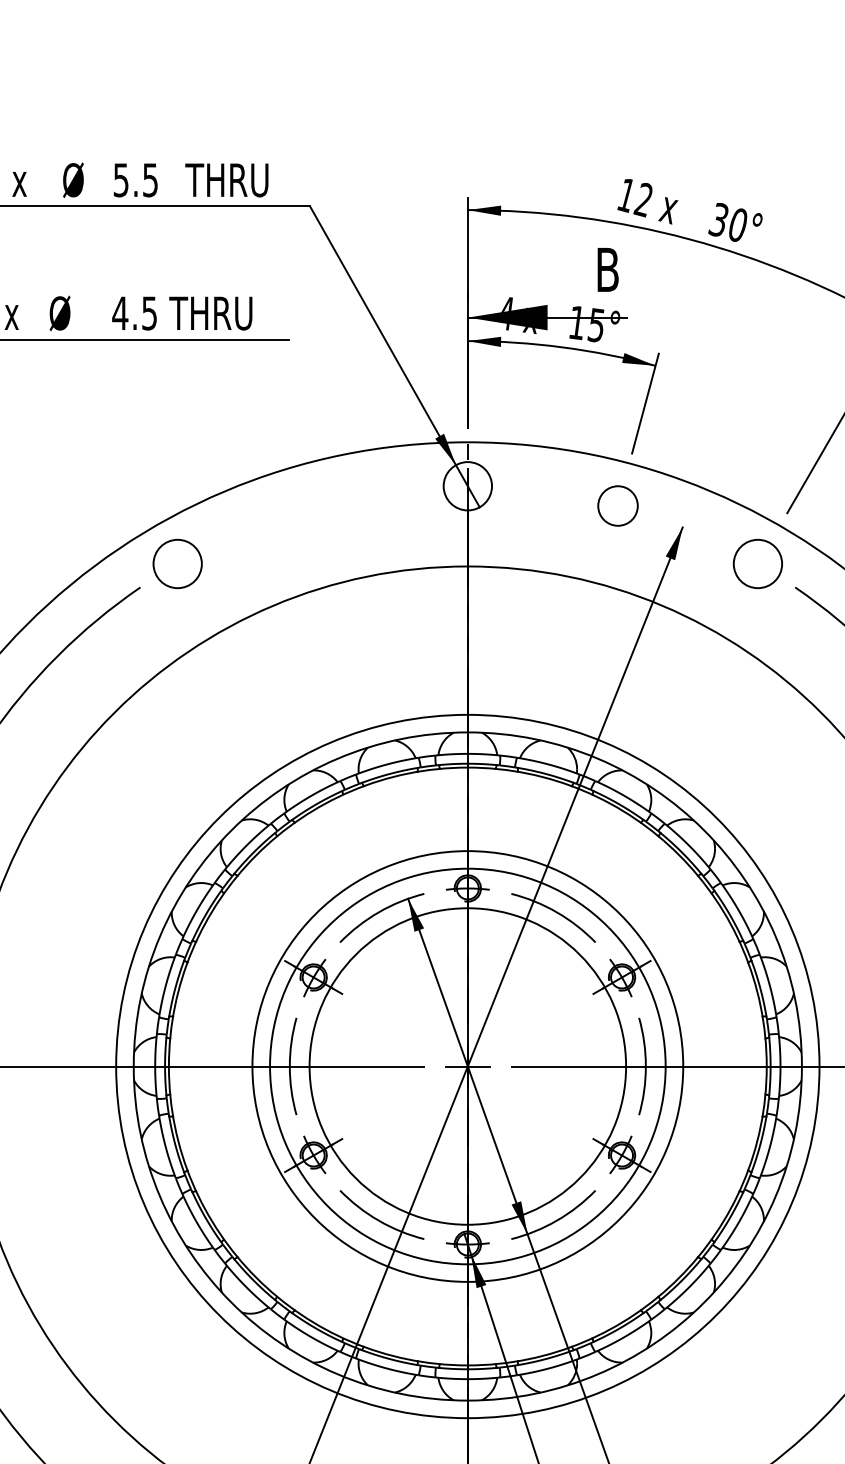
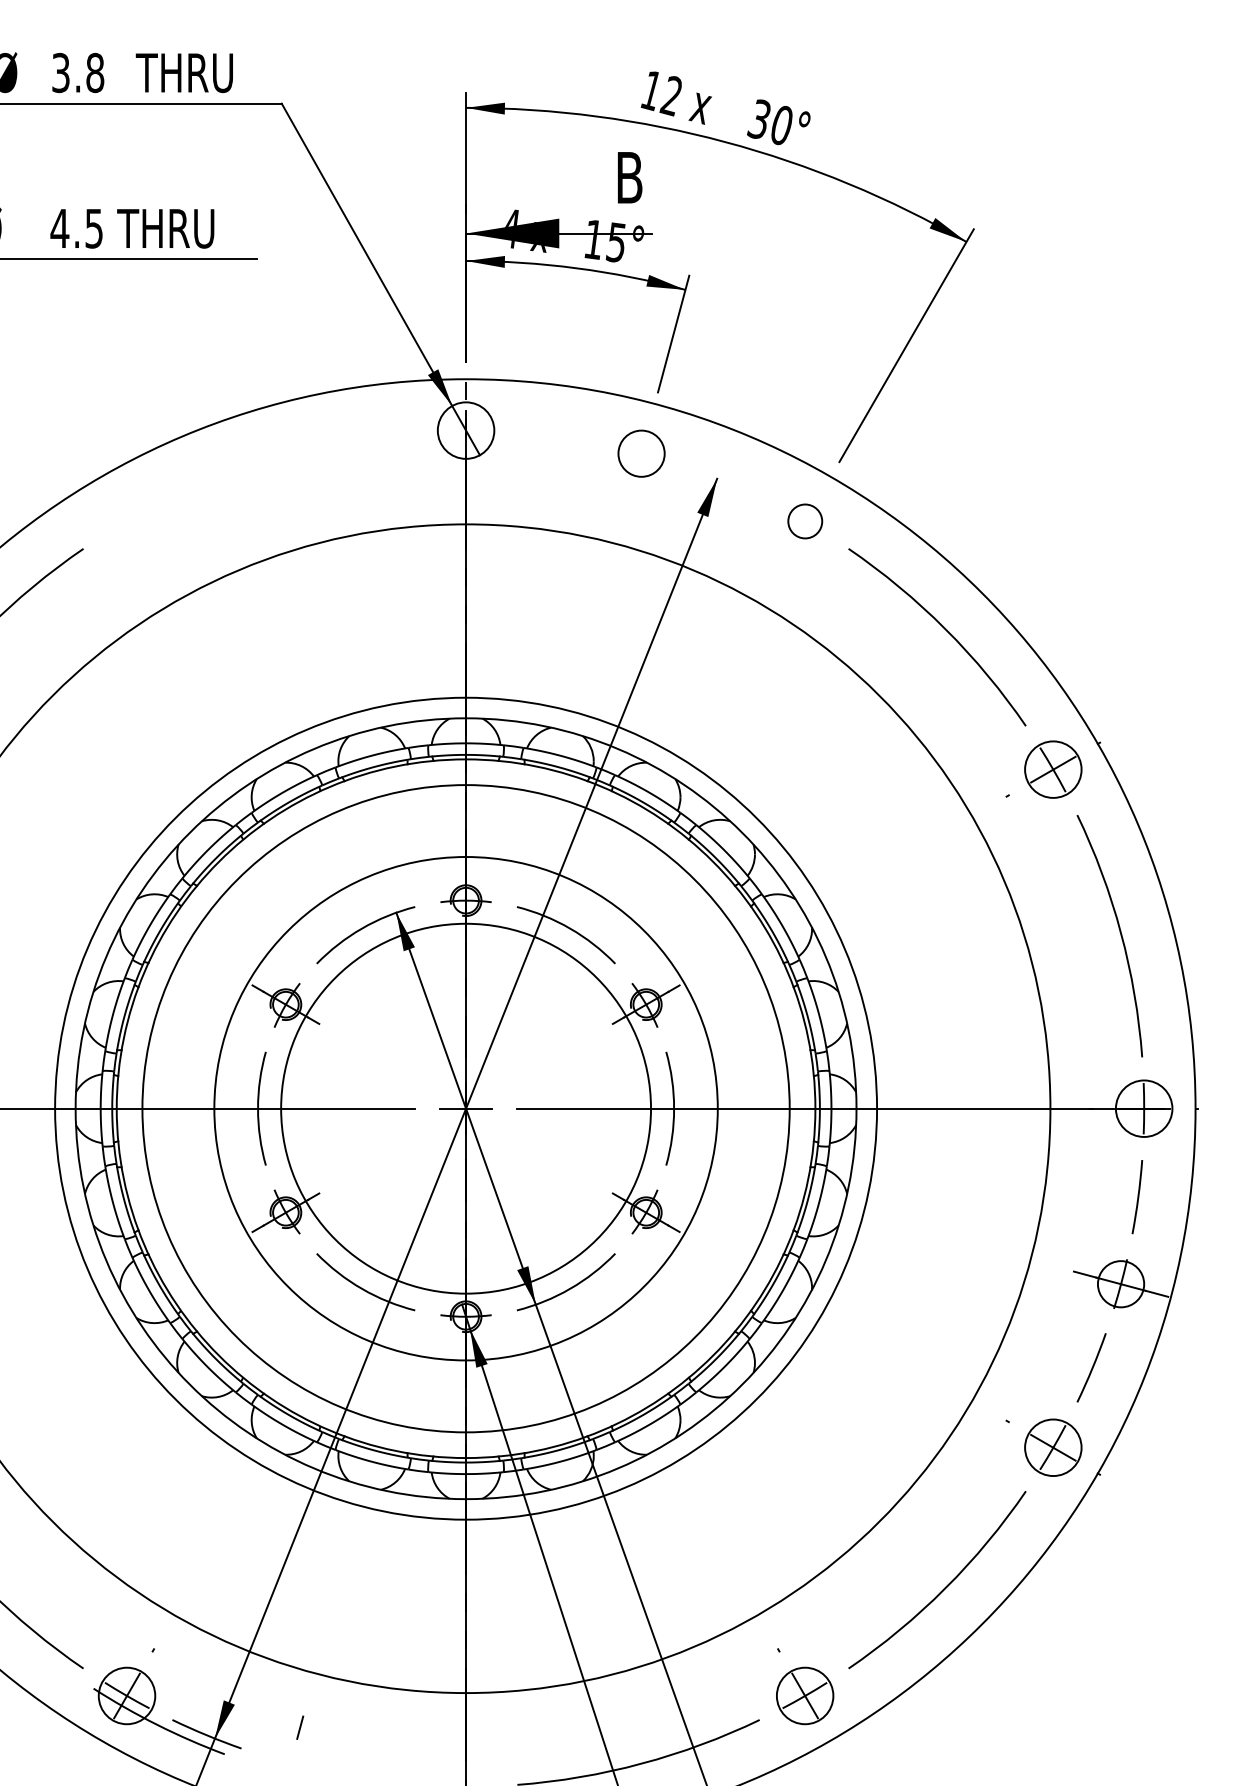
text: (136, 179) -> (78, 72), 5.5 -> 3.8
circle: (177, 564) -> (126, 521), removed
circle: (758, 564) -> (805, 521), size x0.6
circle: (467, 1066) -> (465, 1108), size x1.4

